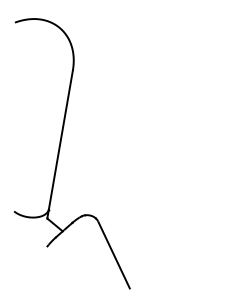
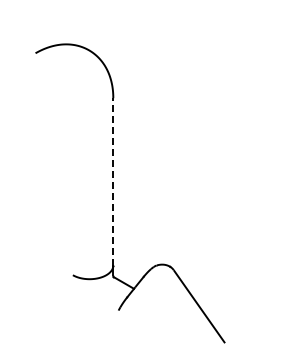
line: (61, 139) -> (113, 181), solid -> dashed

